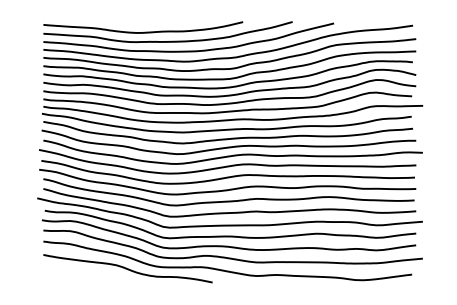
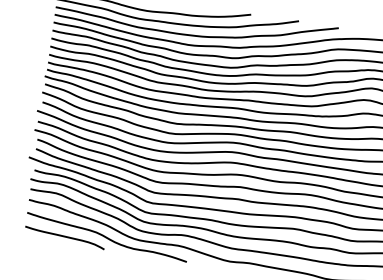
curve: (85, 274) -> (65, 237), added

